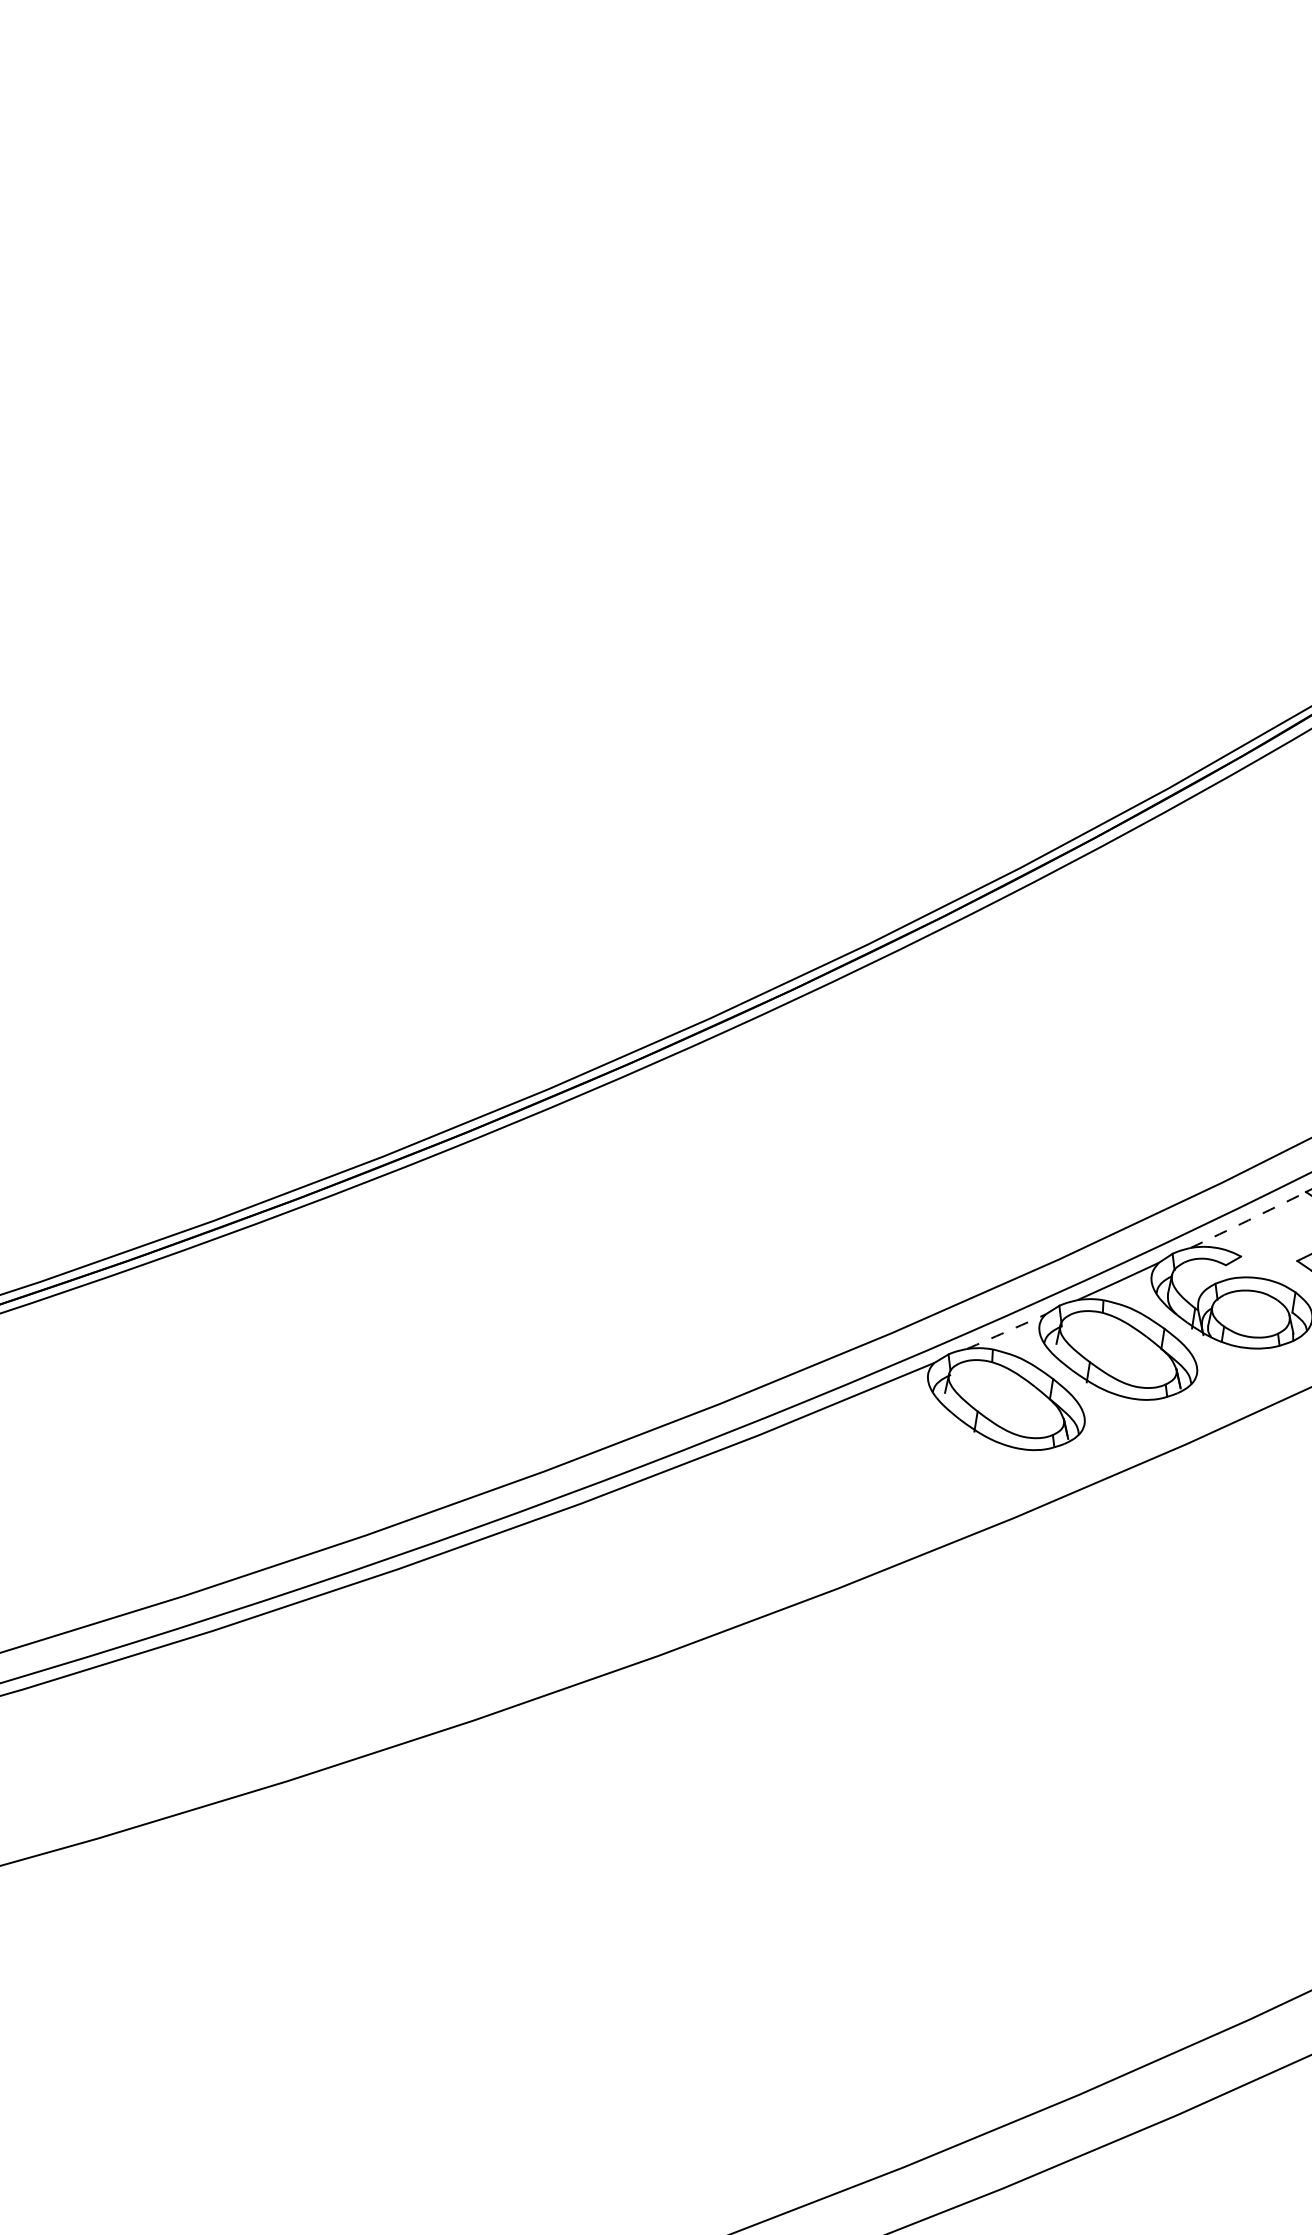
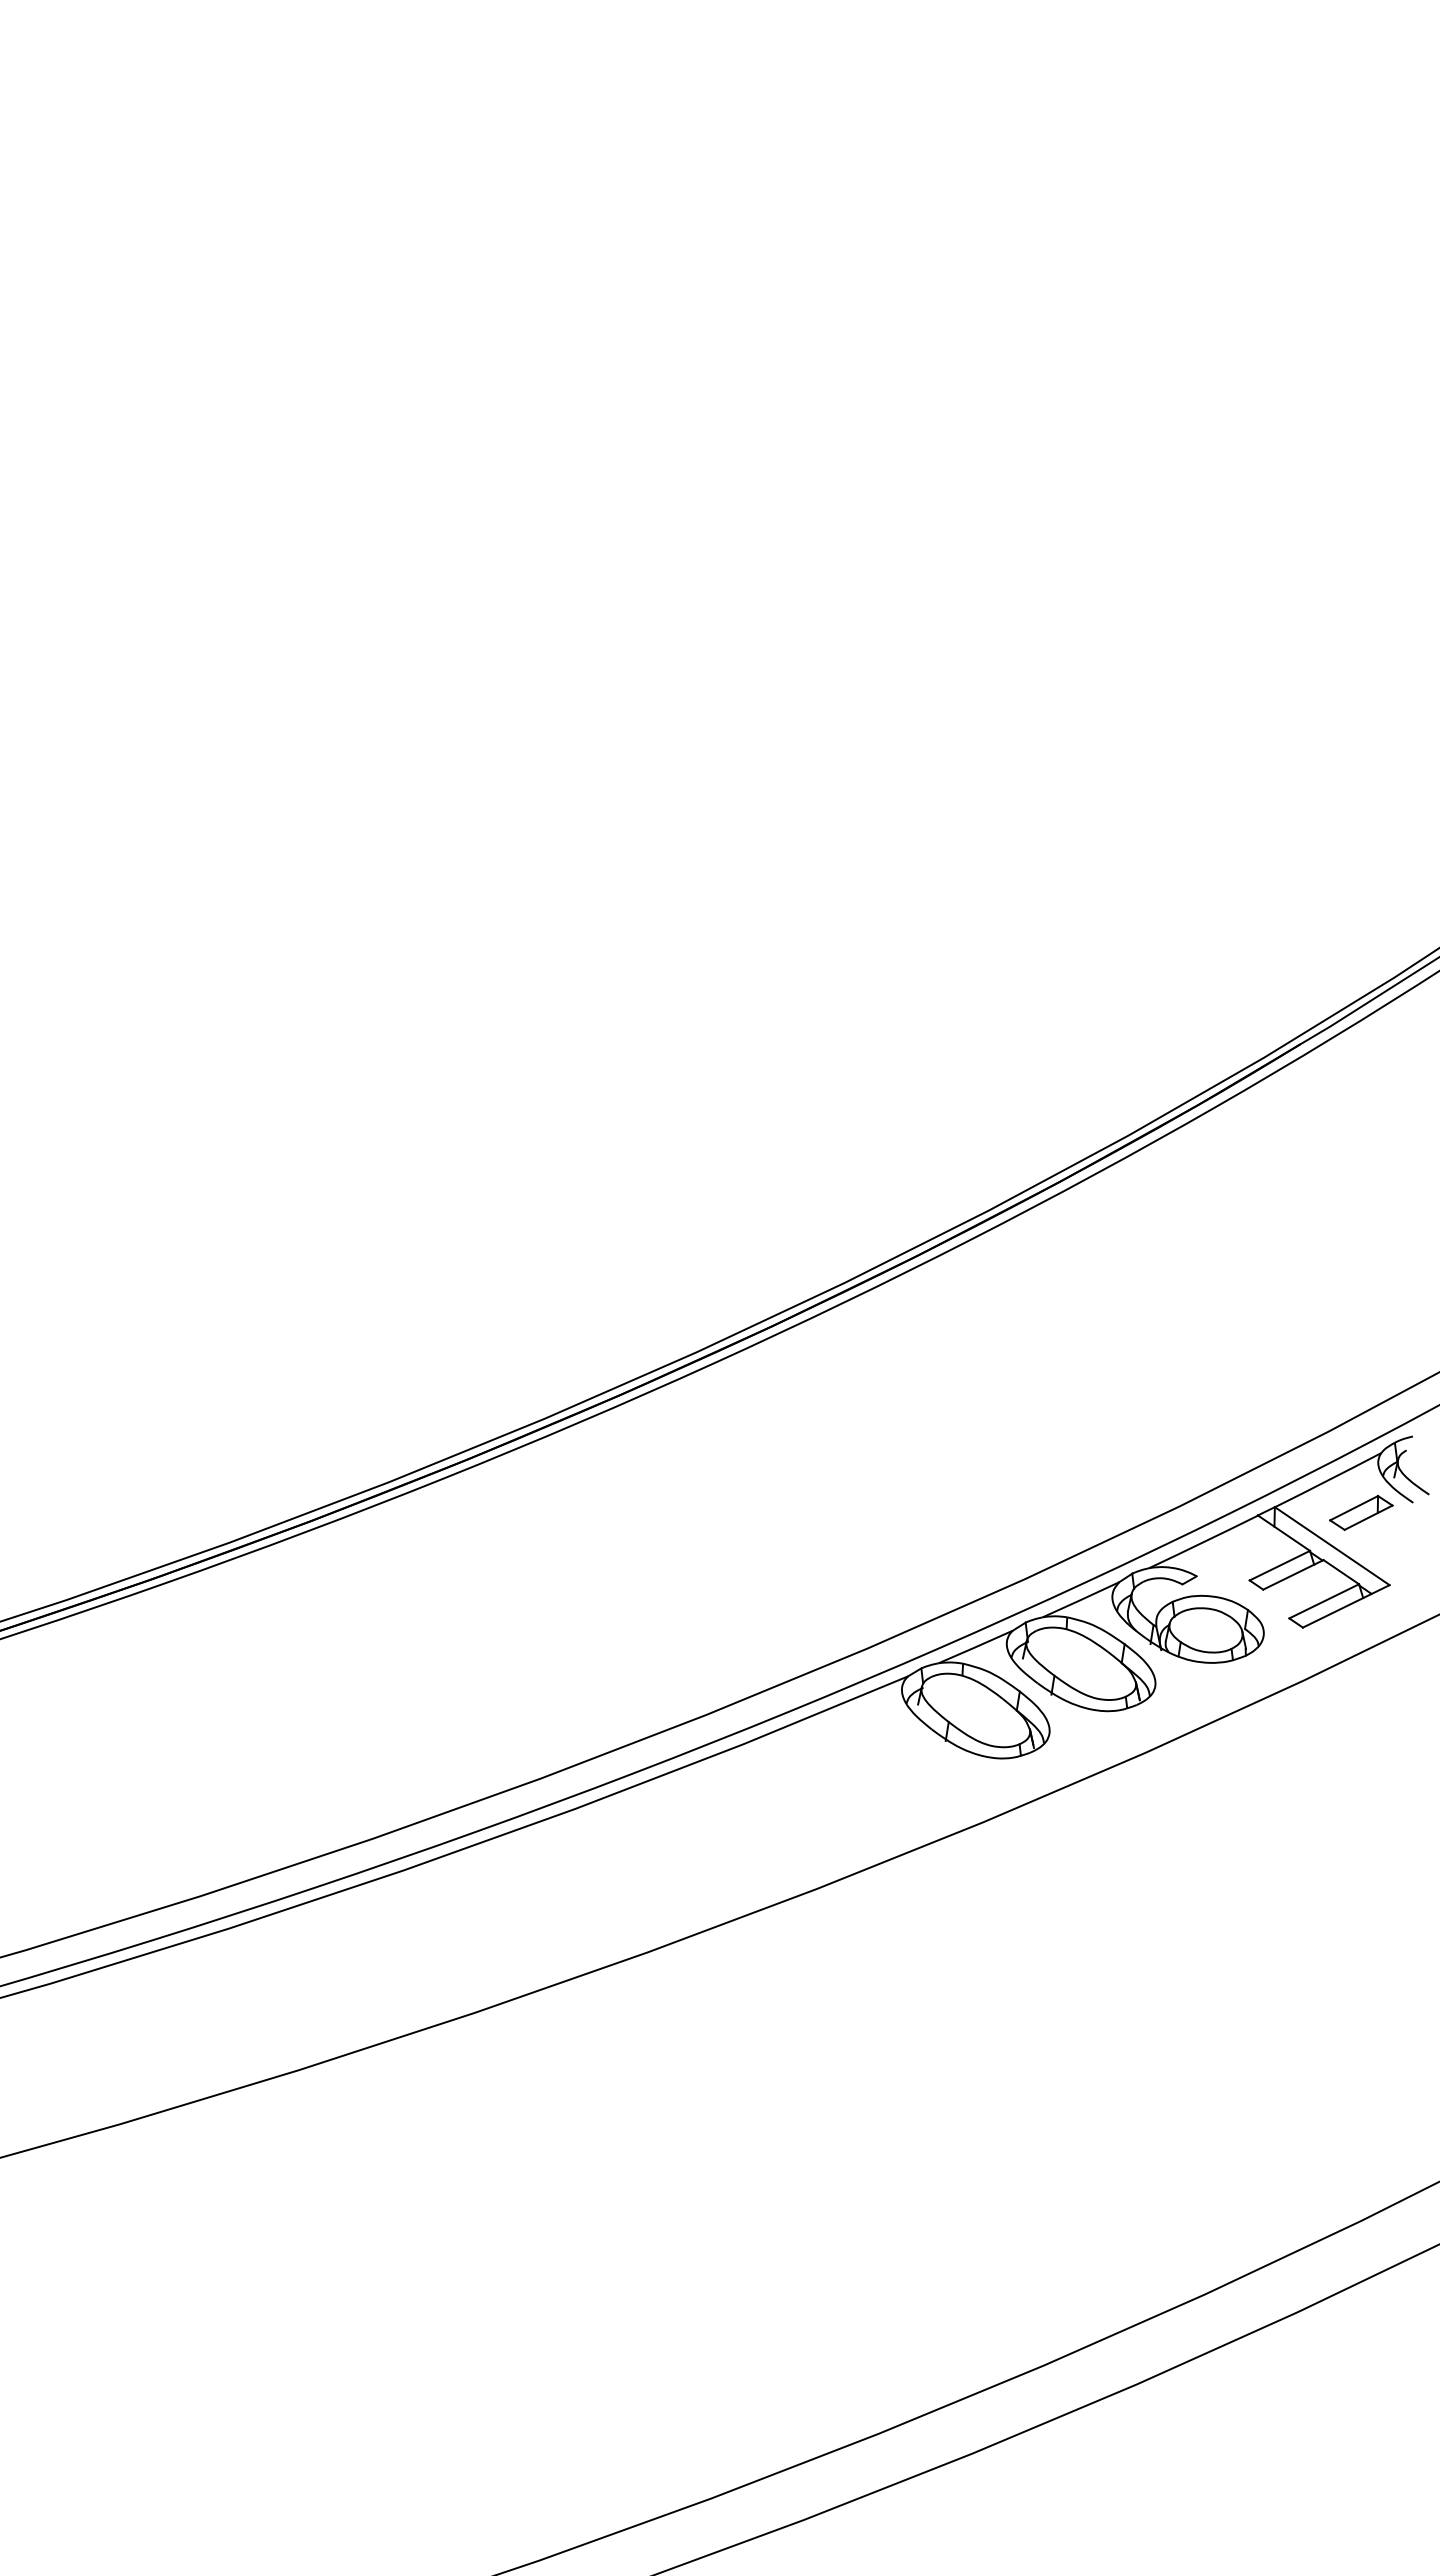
arc: (1248, 1220) -> (1203, 1542), dashed -> solid
arc: (1006, 1332) -> (975, 1647), dashed -> solid

